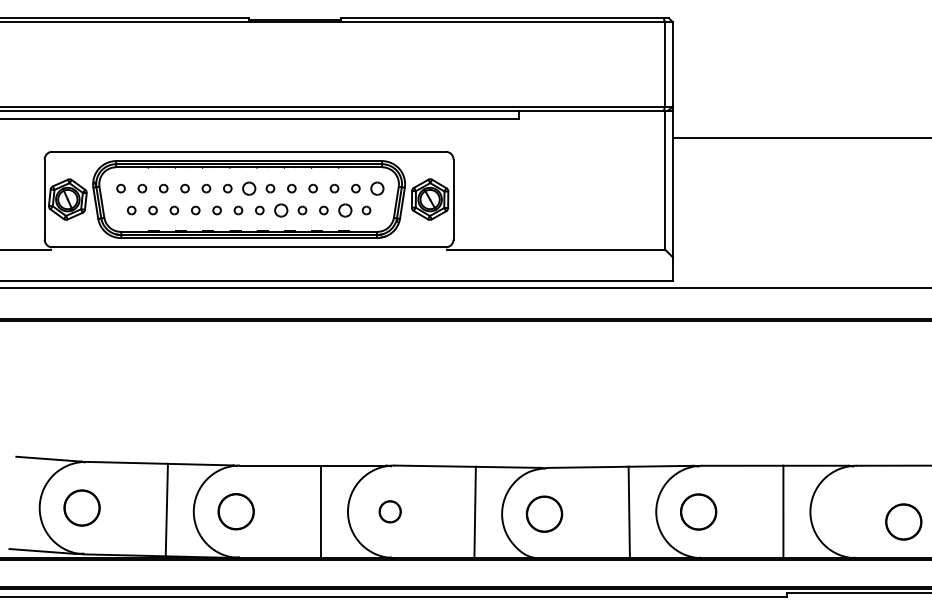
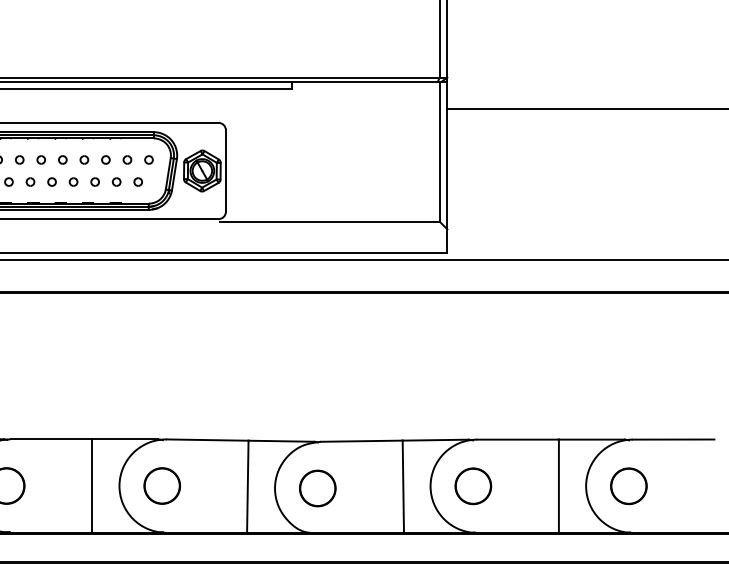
part: (248, 188) -> (19, 159), size x0.62
part: (376, 188) -> (148, 159), size x0.62
part: (280, 210) -> (51, 182), size x0.62
part: (344, 210) -> (115, 182), size x0.62
part: (389, 511) -> (161, 485), size x1.67
part: (903, 521) -> (628, 485), moved

